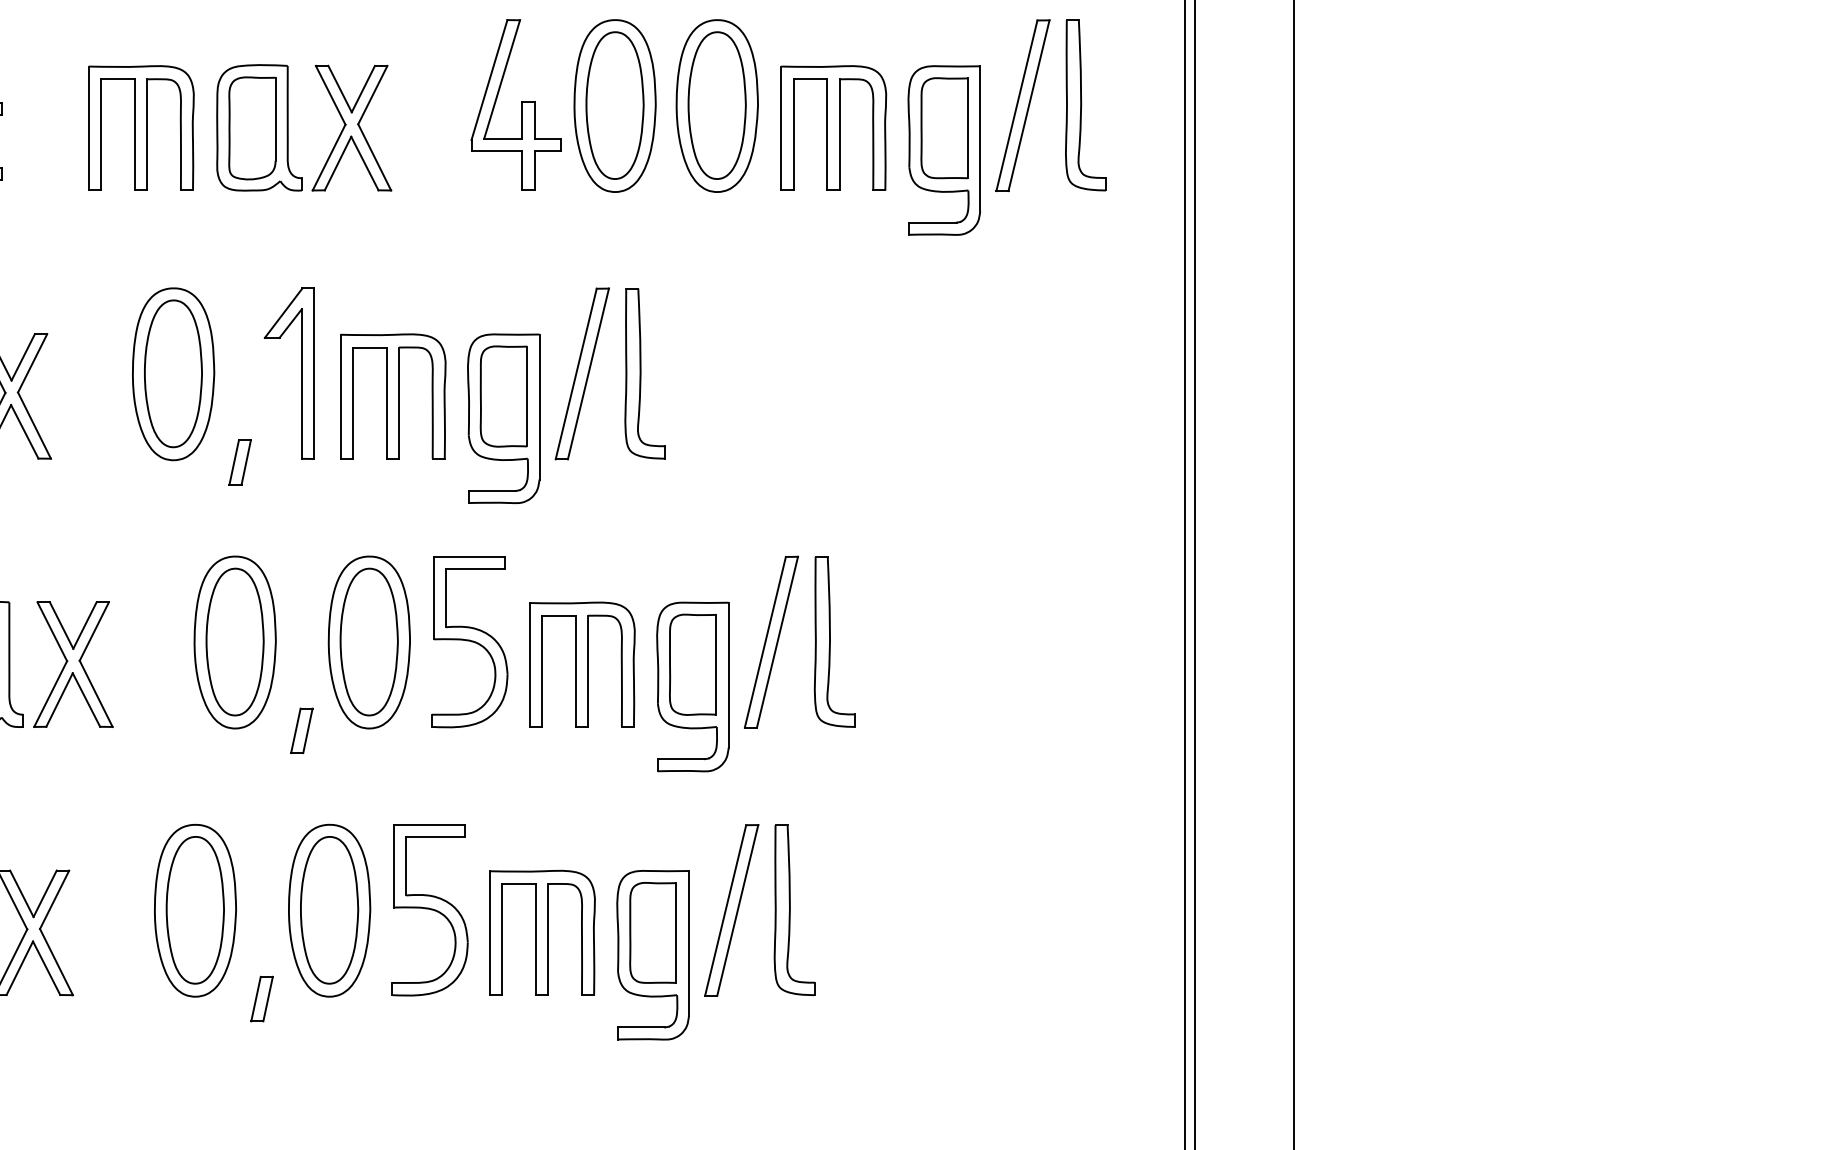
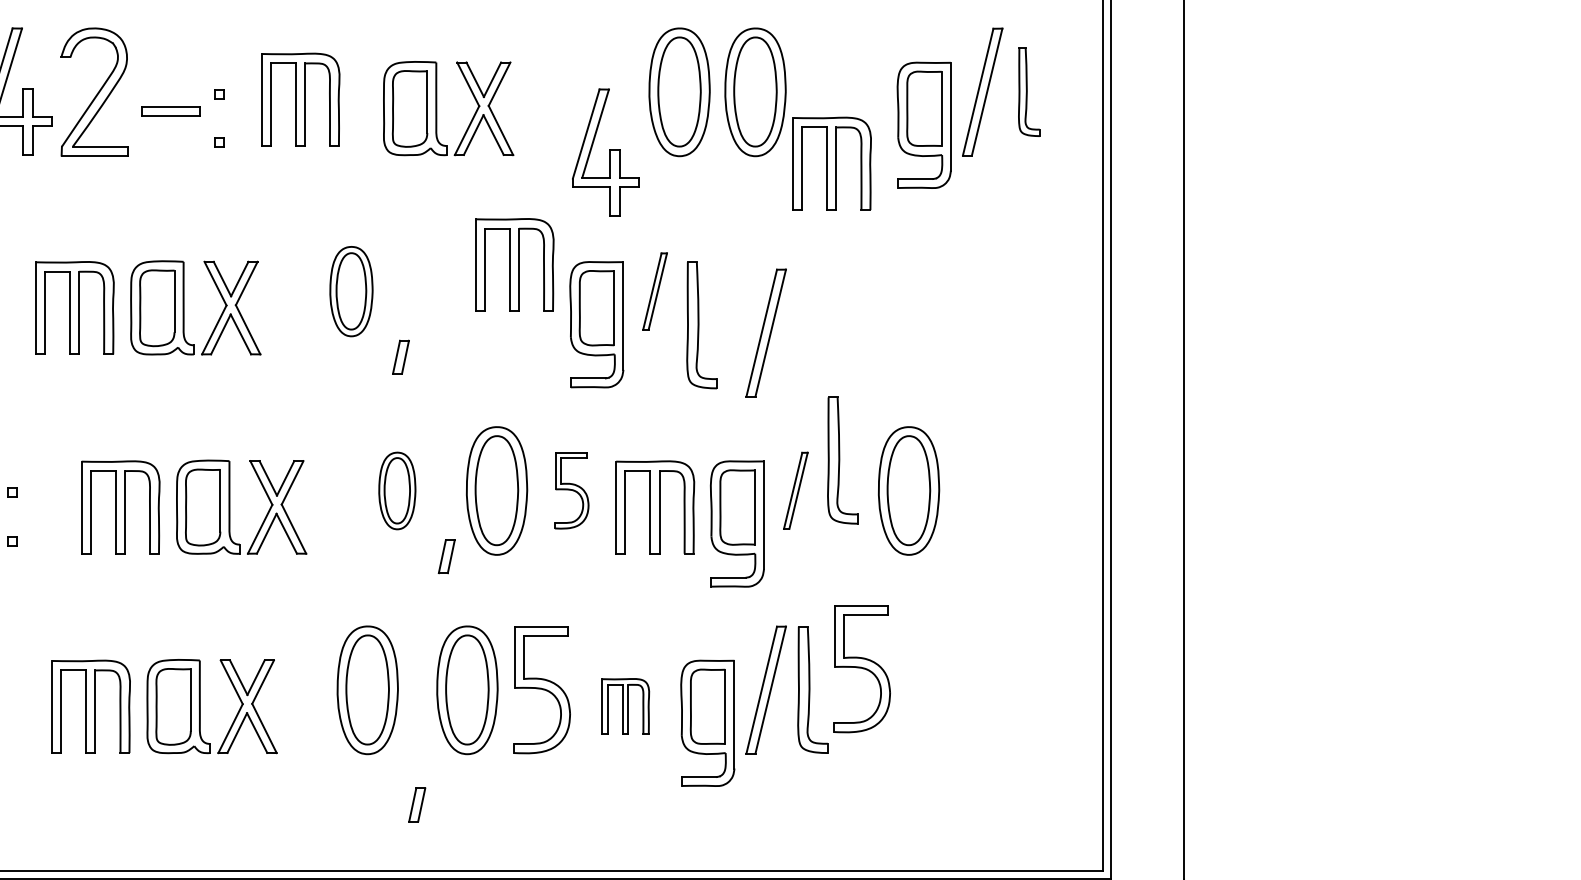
part: (515, 104) -> (605, 152), moved
part: (1084, 104) -> (1028, 91), size x0.7
part: (141, 127) -> (300, 99), moved
part: (832, 127) -> (831, 163), moved
part: (301, 372) -> (446, 290), removed
part: (173, 374) -> (351, 291), size x0.7
part: (581, 374) -> (654, 291), size x0.6
part: (644, 374) -> (701, 325), moved
part: (392, 395) -> (514, 264), moved
part: (730, 429) -> (765, 332), added
part: (235, 641) -> (397, 490), size x0.6
part: (469, 641) -> (571, 490), size x0.6
part: (771, 641) -> (795, 490), size x0.6
part: (834, 641) -> (842, 460), moved
part: (924, 641) -> (909, 490), added
part: (859, 882) -> (861, 669), added
part: (542, 932) -> (625, 706), size x0.6
part: (262, 998) -> (417, 804), moved

